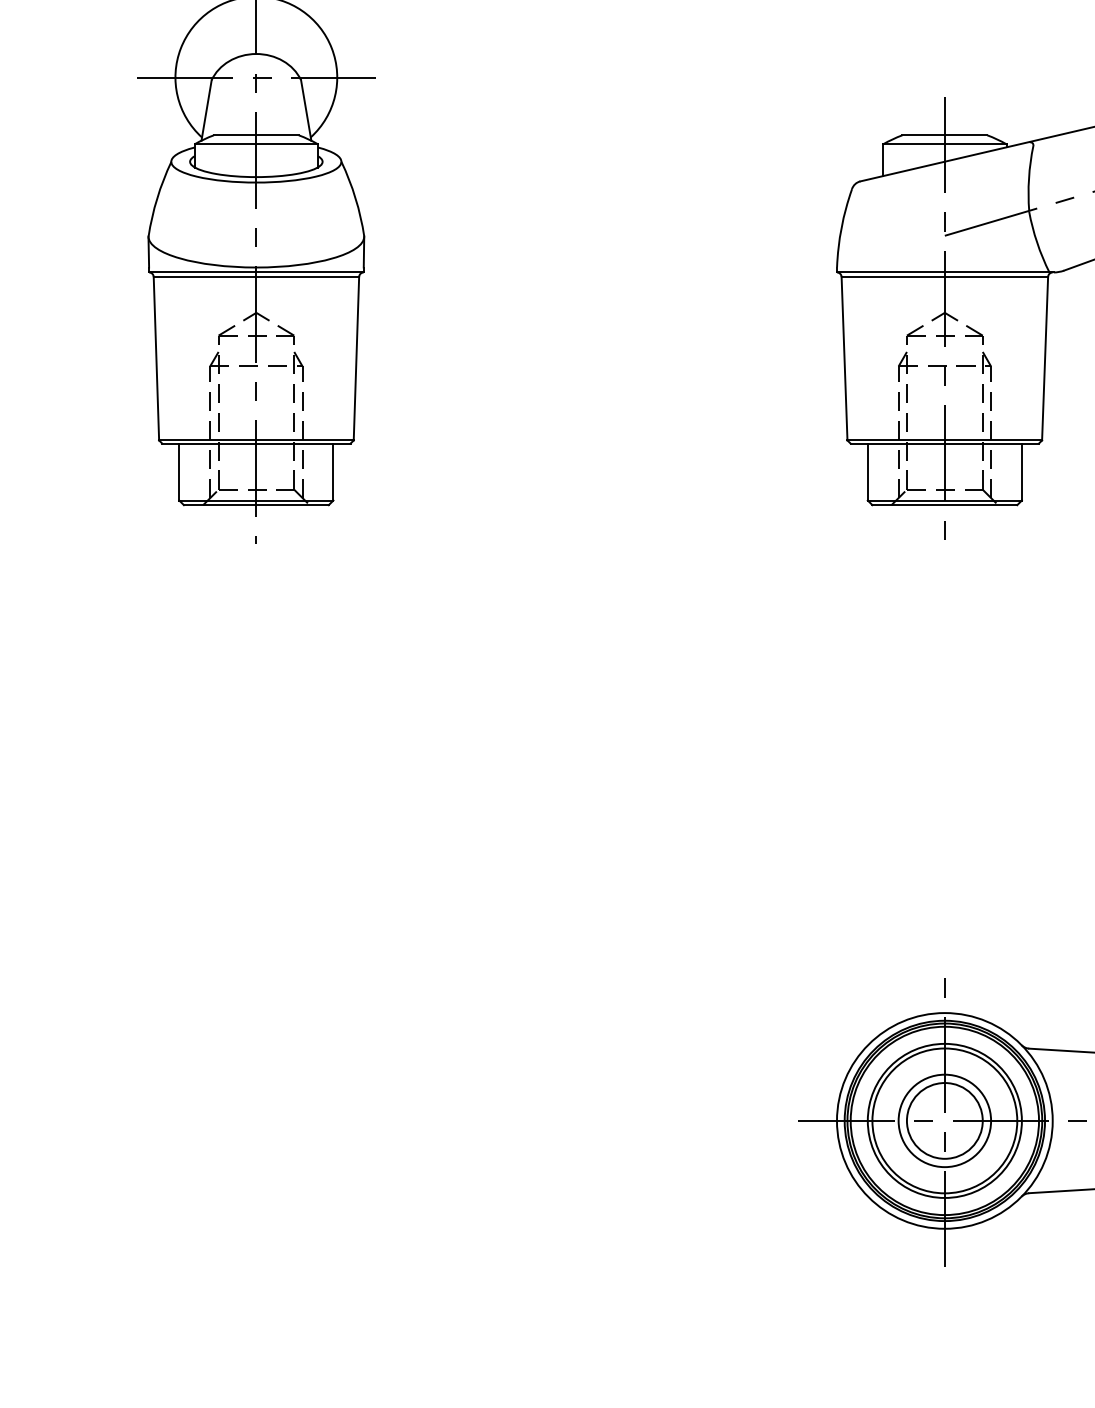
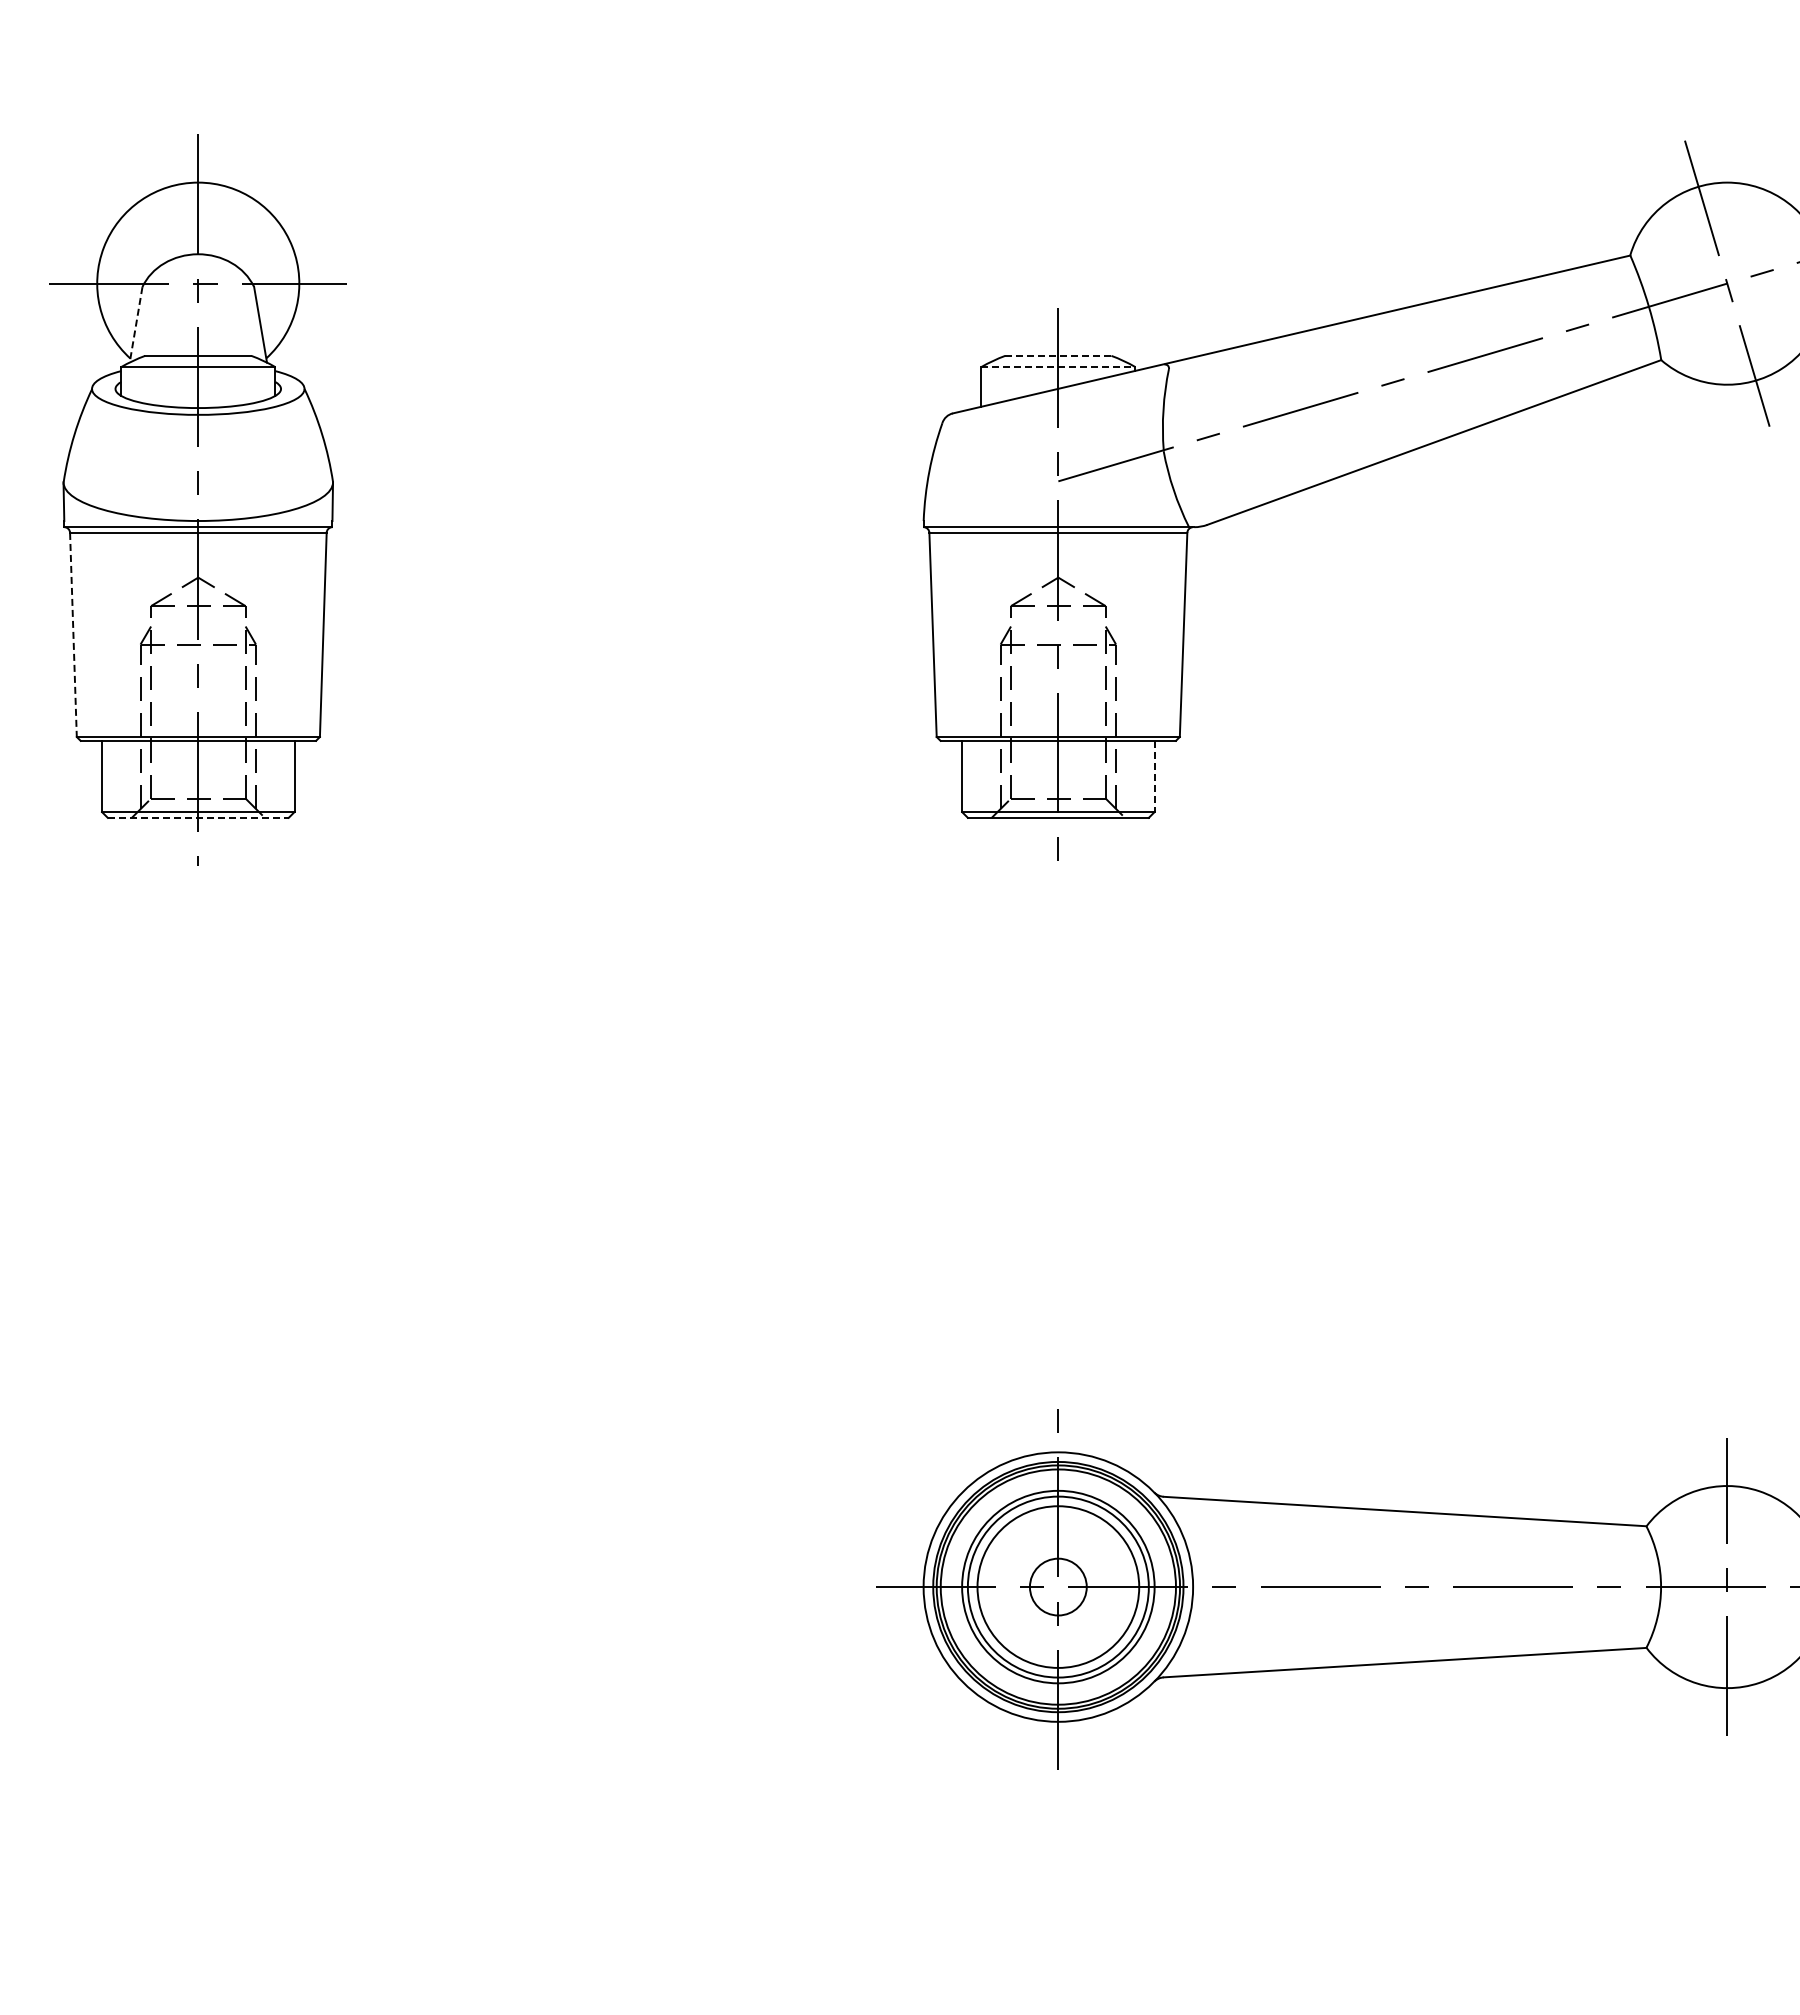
line: (206, 111) -> (136, 325), solid -> dashed
line: (944, 135) -> (1057, 355), solid -> dashed
line: (944, 144) -> (1058, 367), solid -> dashed
line: (156, 359) -> (73, 635), solid -> dashed
line: (1021, 472) -> (1154, 776), solid -> dashed
line: (256, 504) -> (198, 817), solid -> dashed
circle: (944, 1120) -> (1058, 1586), size x0.6
circle: (944, 1120) -> (1058, 1586), size x1.4

